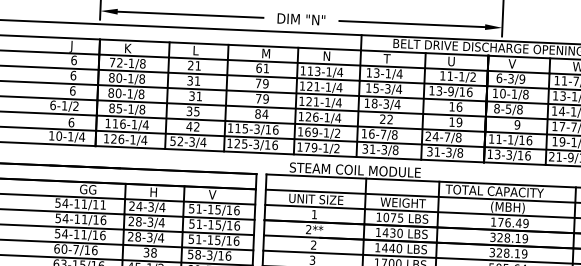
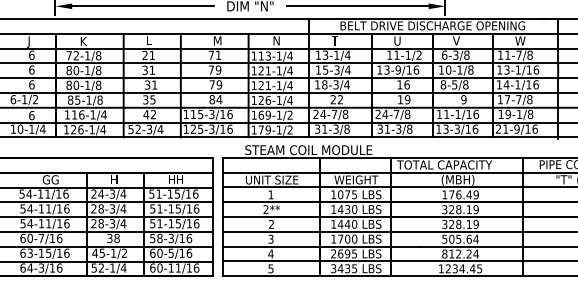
text: (259, 67) -> (211, 54), 61 -> 71
text: (521, 79) -> (466, 55), 6-3/9 -> 6-3/8
text: (367, 133) -> (319, 114), 16-7/8 -> 24-7/8
text: (215, 194) -> (174, 179), V -> HH
text: (102, 204) -> (65, 193), 54-11/11 -> 54-11/16

